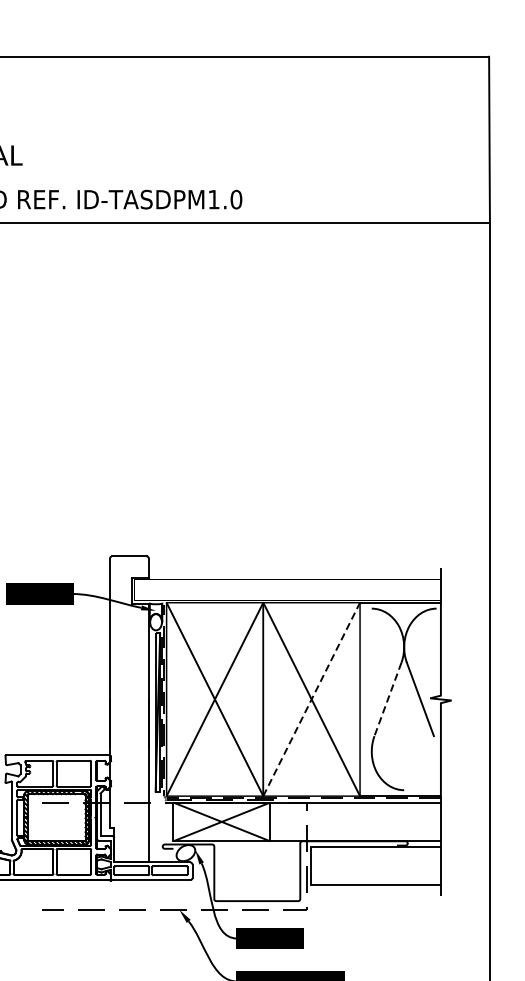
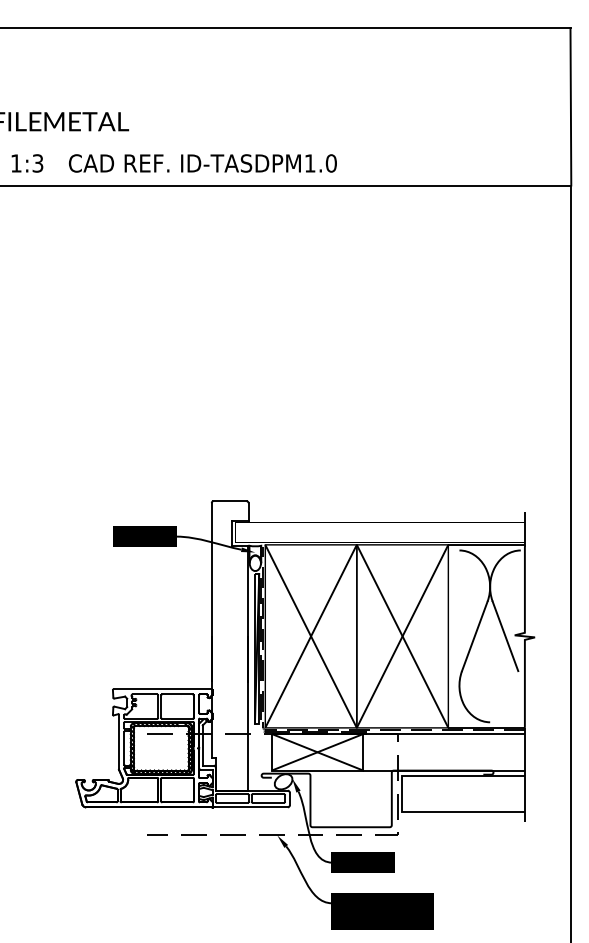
line: (311, 698) -> (402, 635), dashed -> solid
line: (387, 699) -> (474, 636), dashed -> solid

